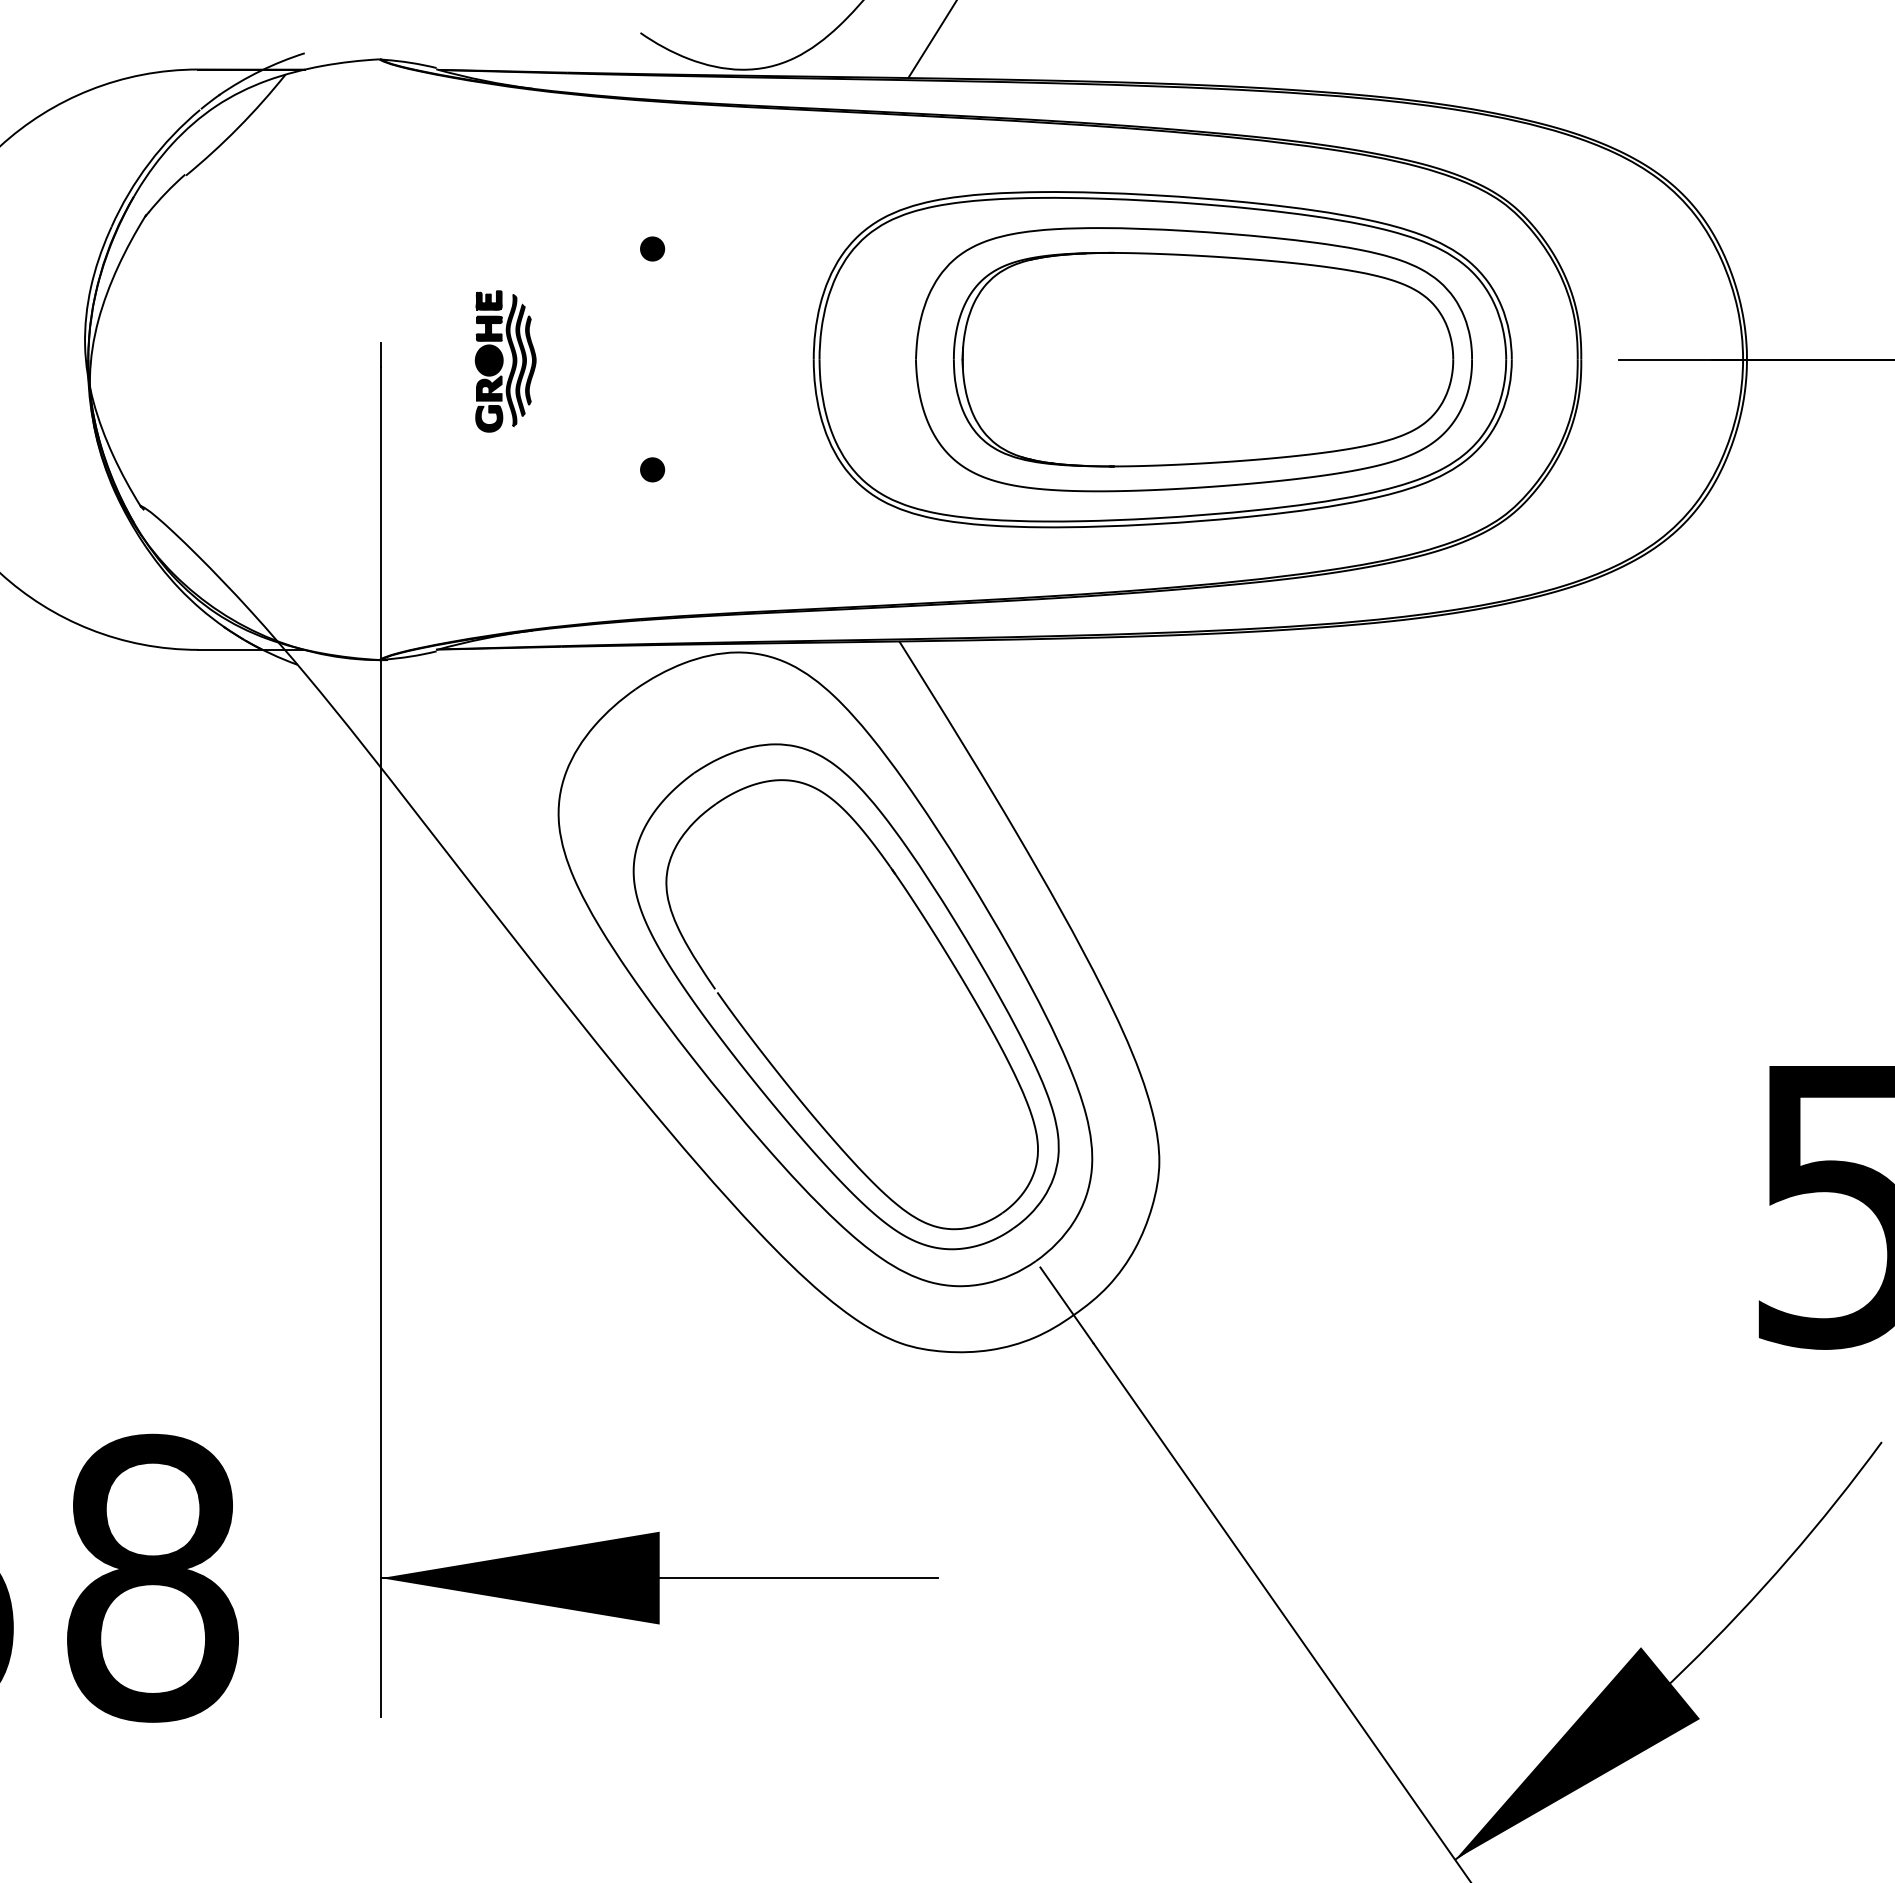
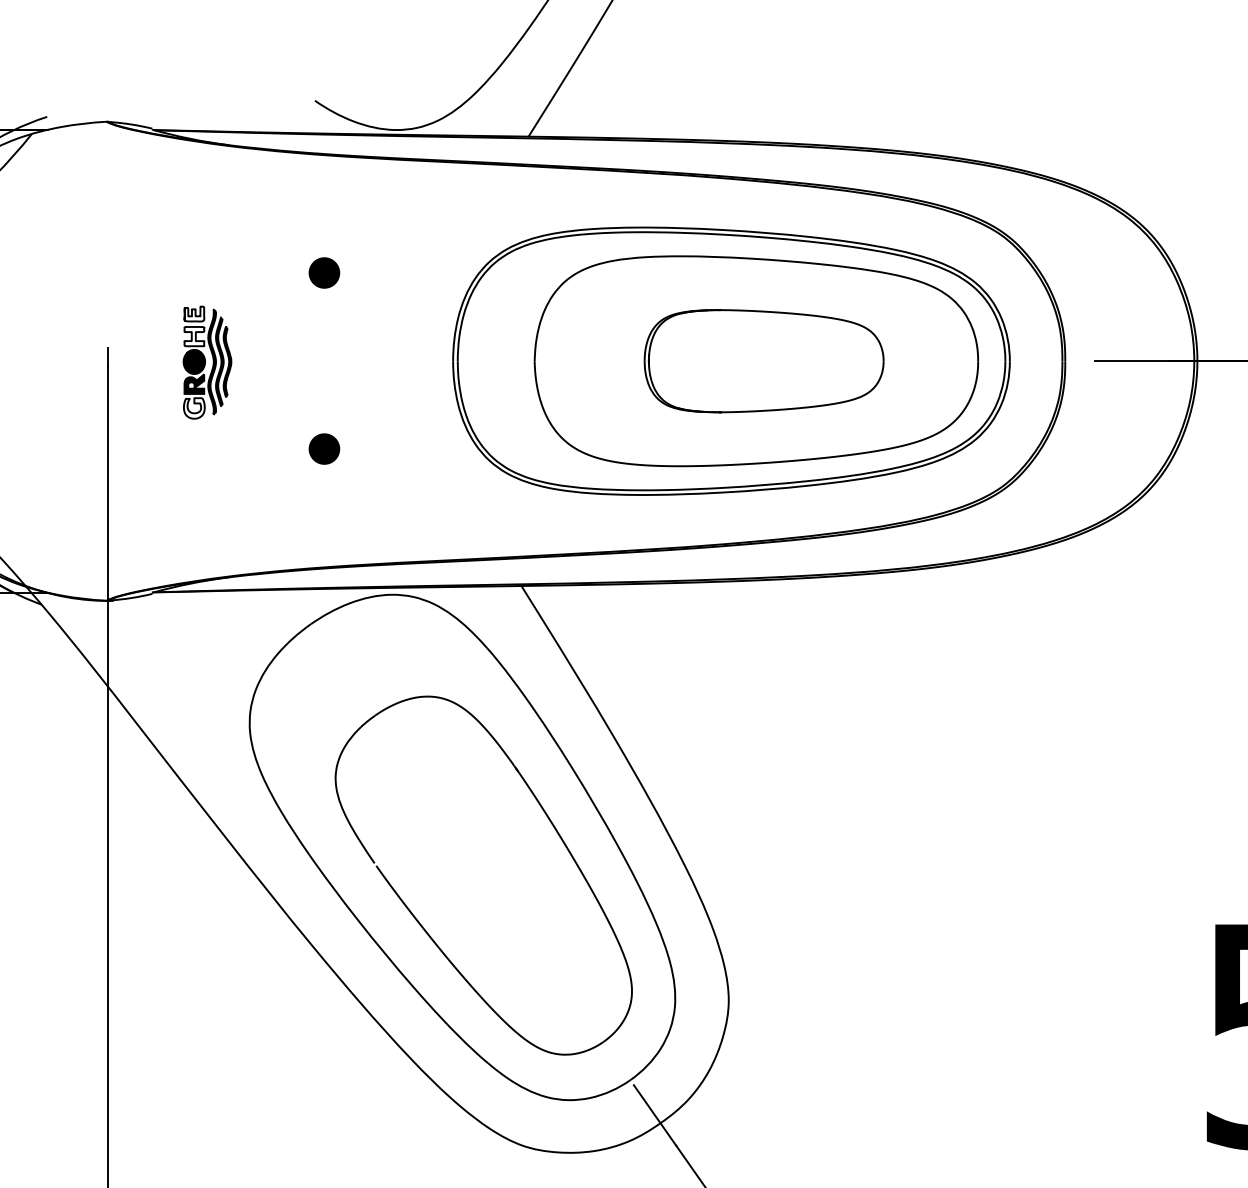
part: (652, 248) -> (324, 272), size x1.6
fill: (488, 300) -> (193, 314), removed
fill: (488, 328) -> (193, 336), removed
part: (1203, 359) -> (763, 361), size x0.6
fill: (489, 418) -> (194, 408), removed
part: (652, 469) -> (324, 448), size x1.6
part: (845, 996) -> (478, 869), removed

